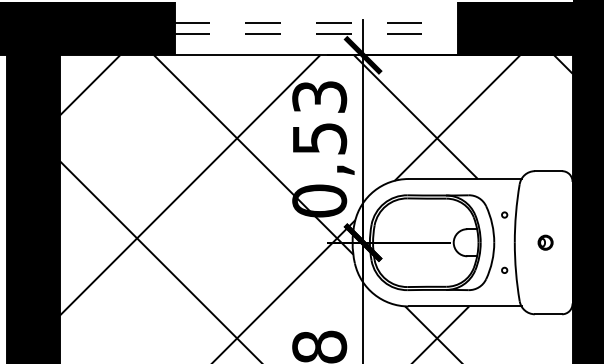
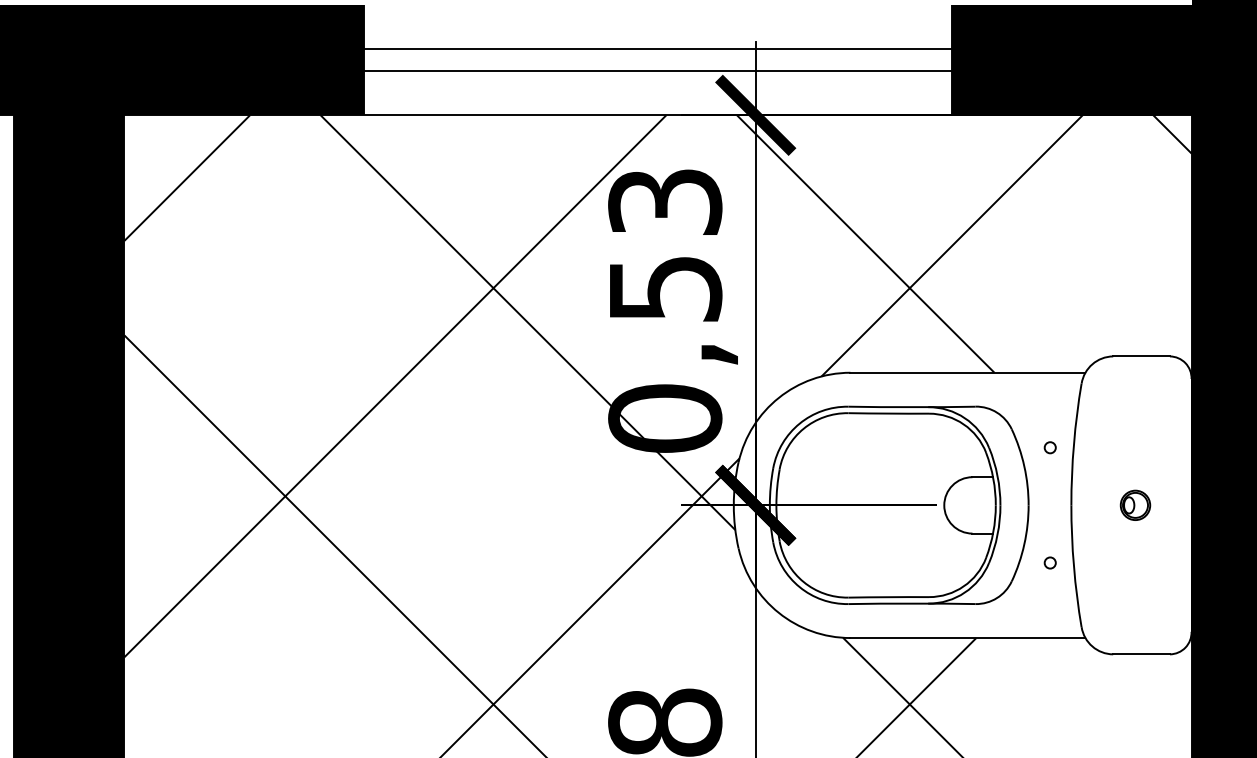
line: (316, 23) -> (658, 49), dashed -> solid
line: (316, 34) -> (658, 72), dashed -> solid

